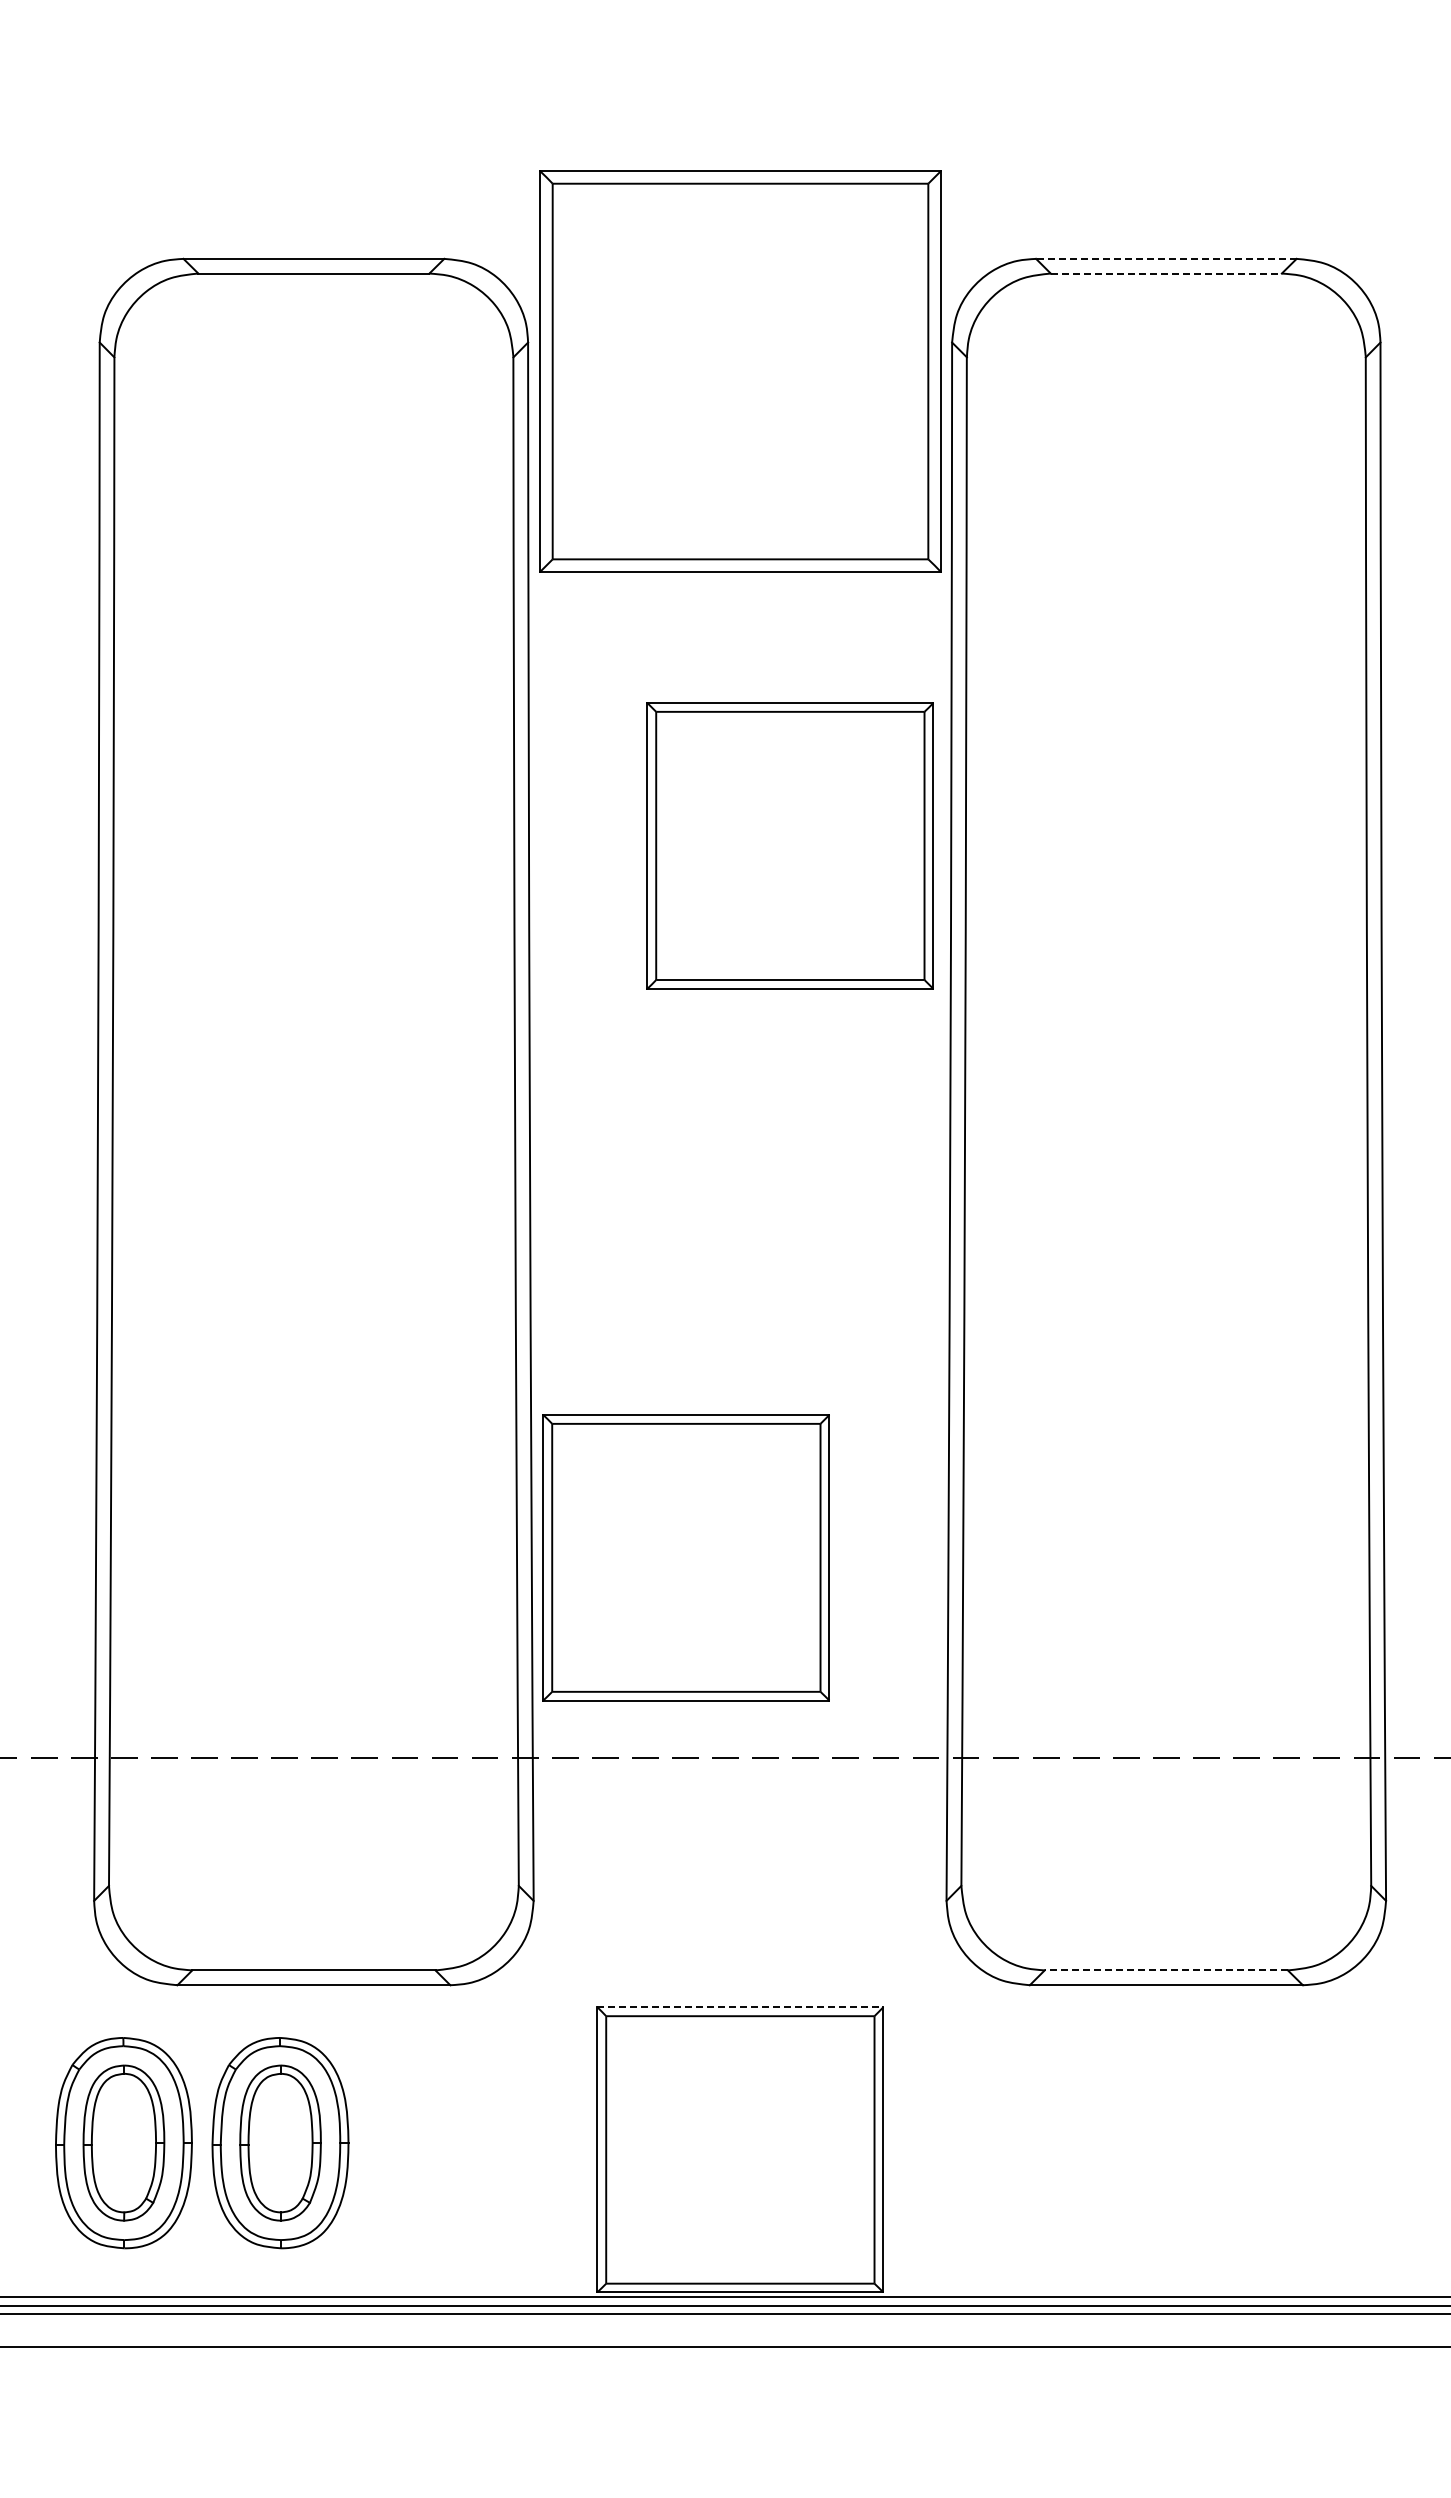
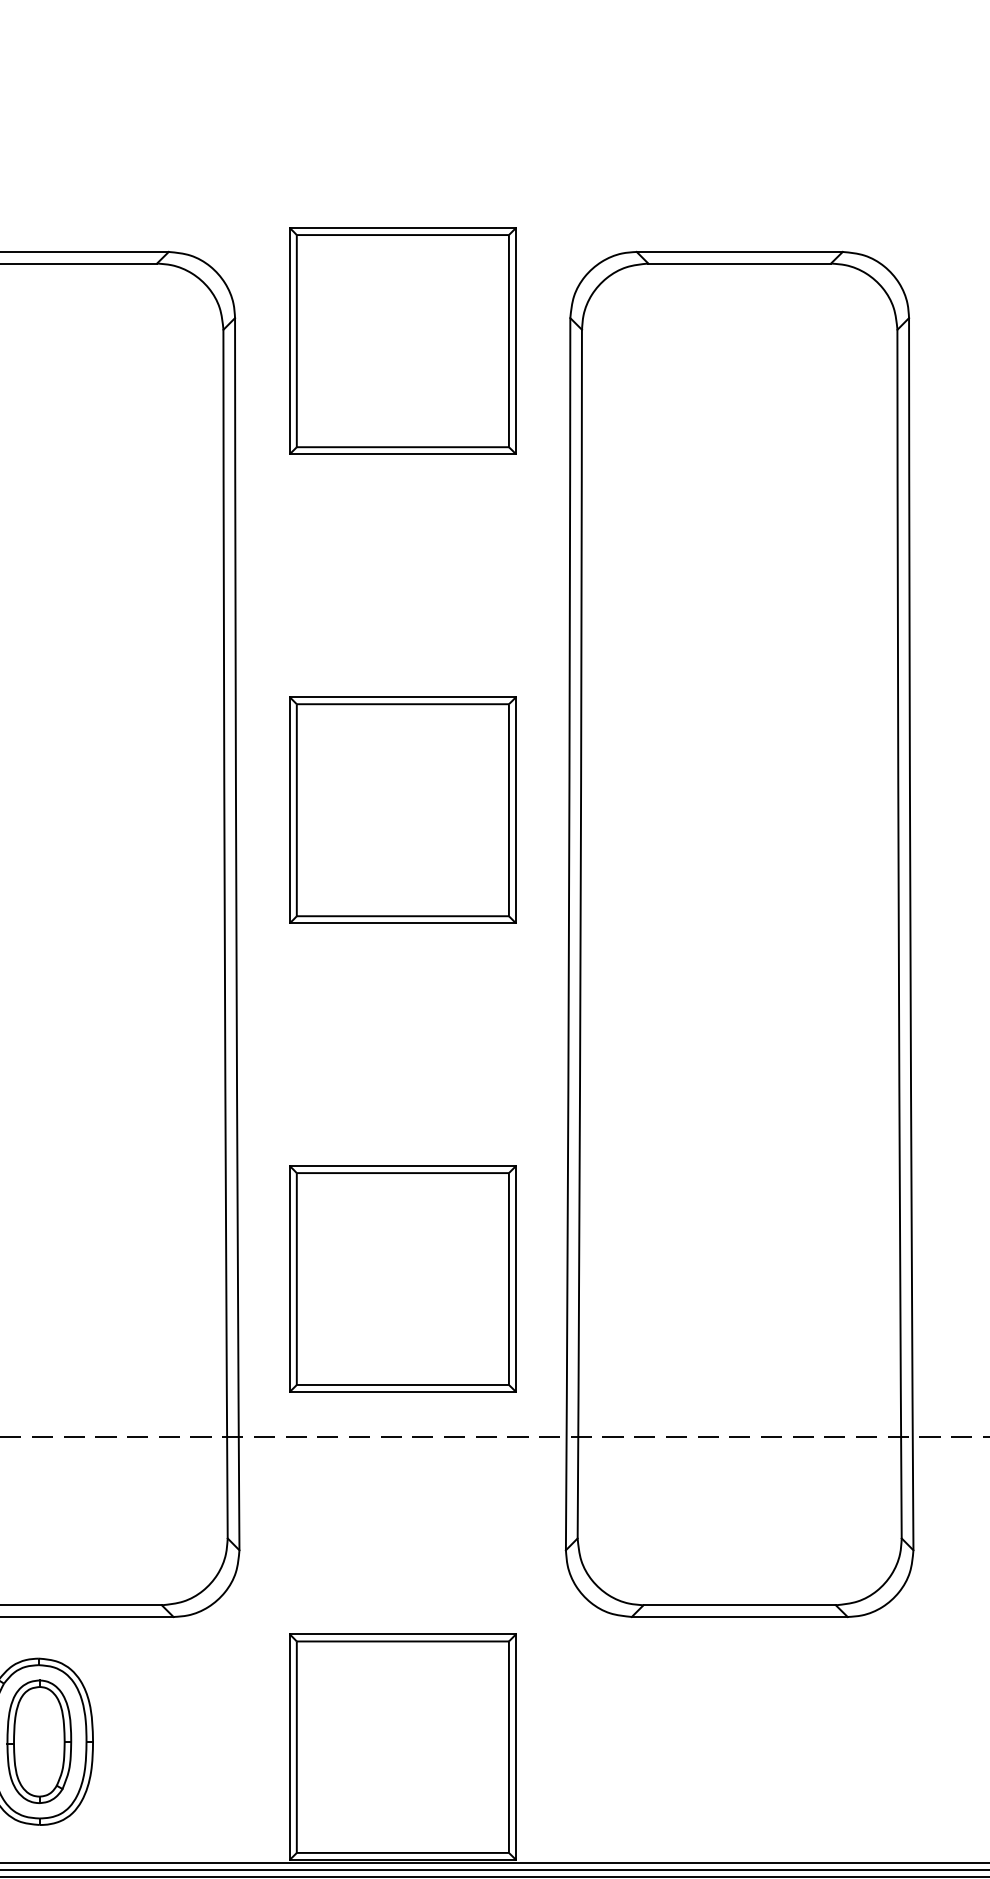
line: (1165, 258) -> (739, 251), dashed -> solid
line: (1166, 273) -> (739, 263), dashed -> solid
part: (739, 371) -> (402, 341), size x0.71
part: (789, 845) -> (402, 809), moved
part: (685, 1557) -> (402, 1278), moved
line: (1166, 1970) -> (739, 1605), dashed -> solid
line: (740, 2007) -> (403, 1634), dashed -> solid

